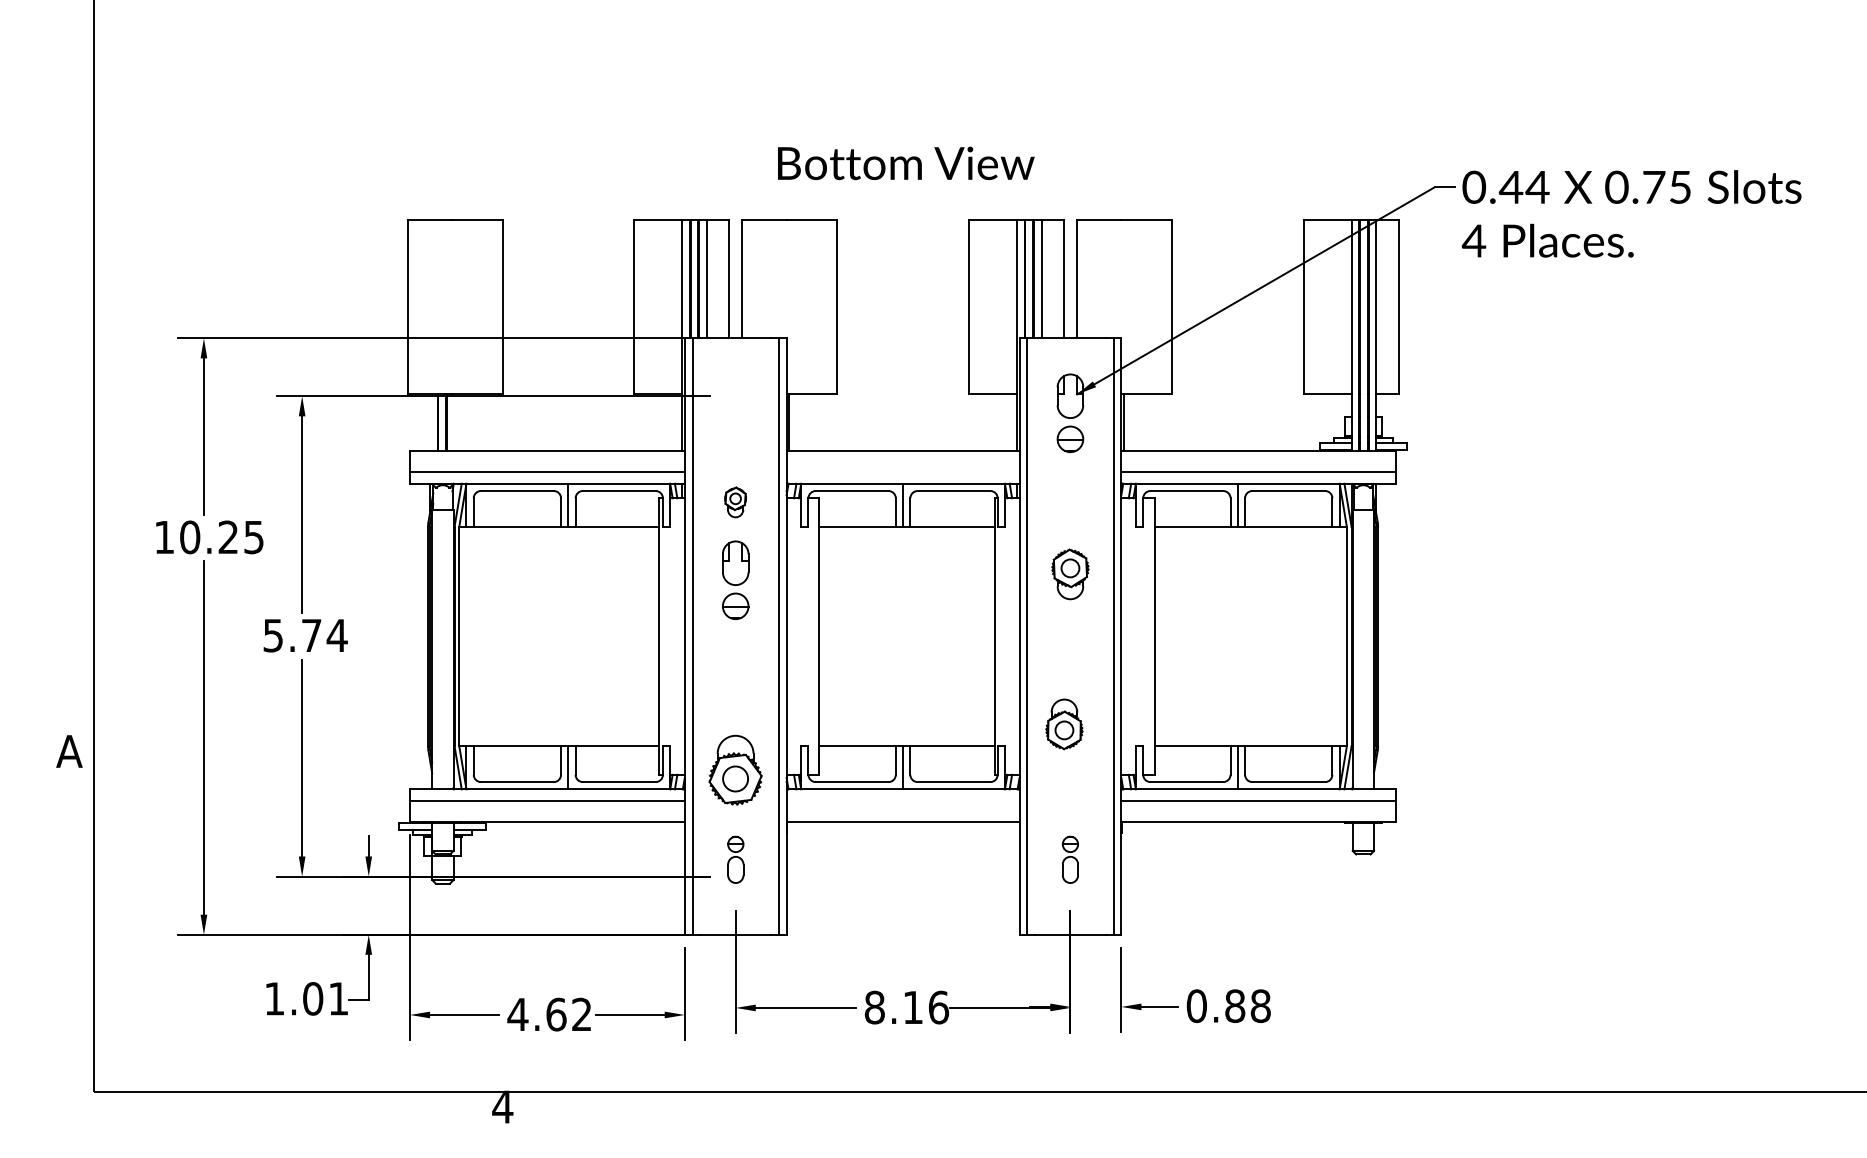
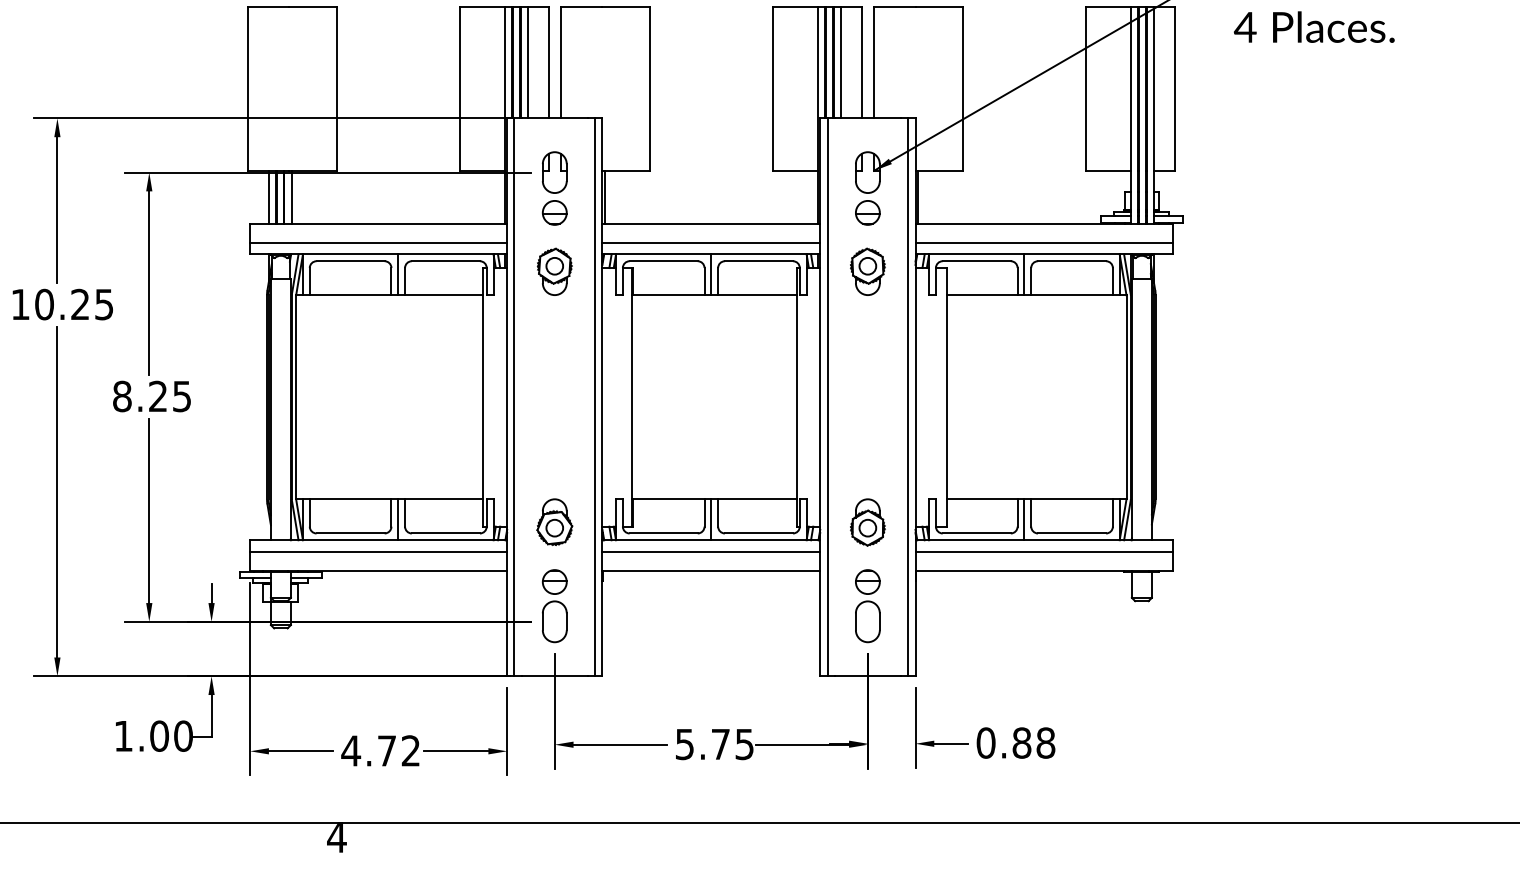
line: (429, 422) -> (268, 197), added
line: (454, 422) -> (291, 197), added
line: (902, 471) -> (710, 242), added
part: (735, 502) -> (554, 271), size x1.67
part: (1070, 574) -> (867, 271), moved
part: (735, 579) -> (554, 187), moved
text: (305, 635) -> (152, 396), 5.74 -> 8.25
part: (1064, 724) -> (867, 522), moved
part: (735, 769) -> (554, 521), size x0.71
line: (902, 801) -> (710, 551), added
part: (735, 859) -> (554, 605), size x1.67
part: (1070, 859) -> (867, 605), size x1.67
text: (338, 998) -> (183, 735), 1.01 -> 1.00
text: (906, 1007) -> (714, 744), 8.16 -> 5.75
text: (556, 1014) -> (387, 750), 4.62 -> 4.72

